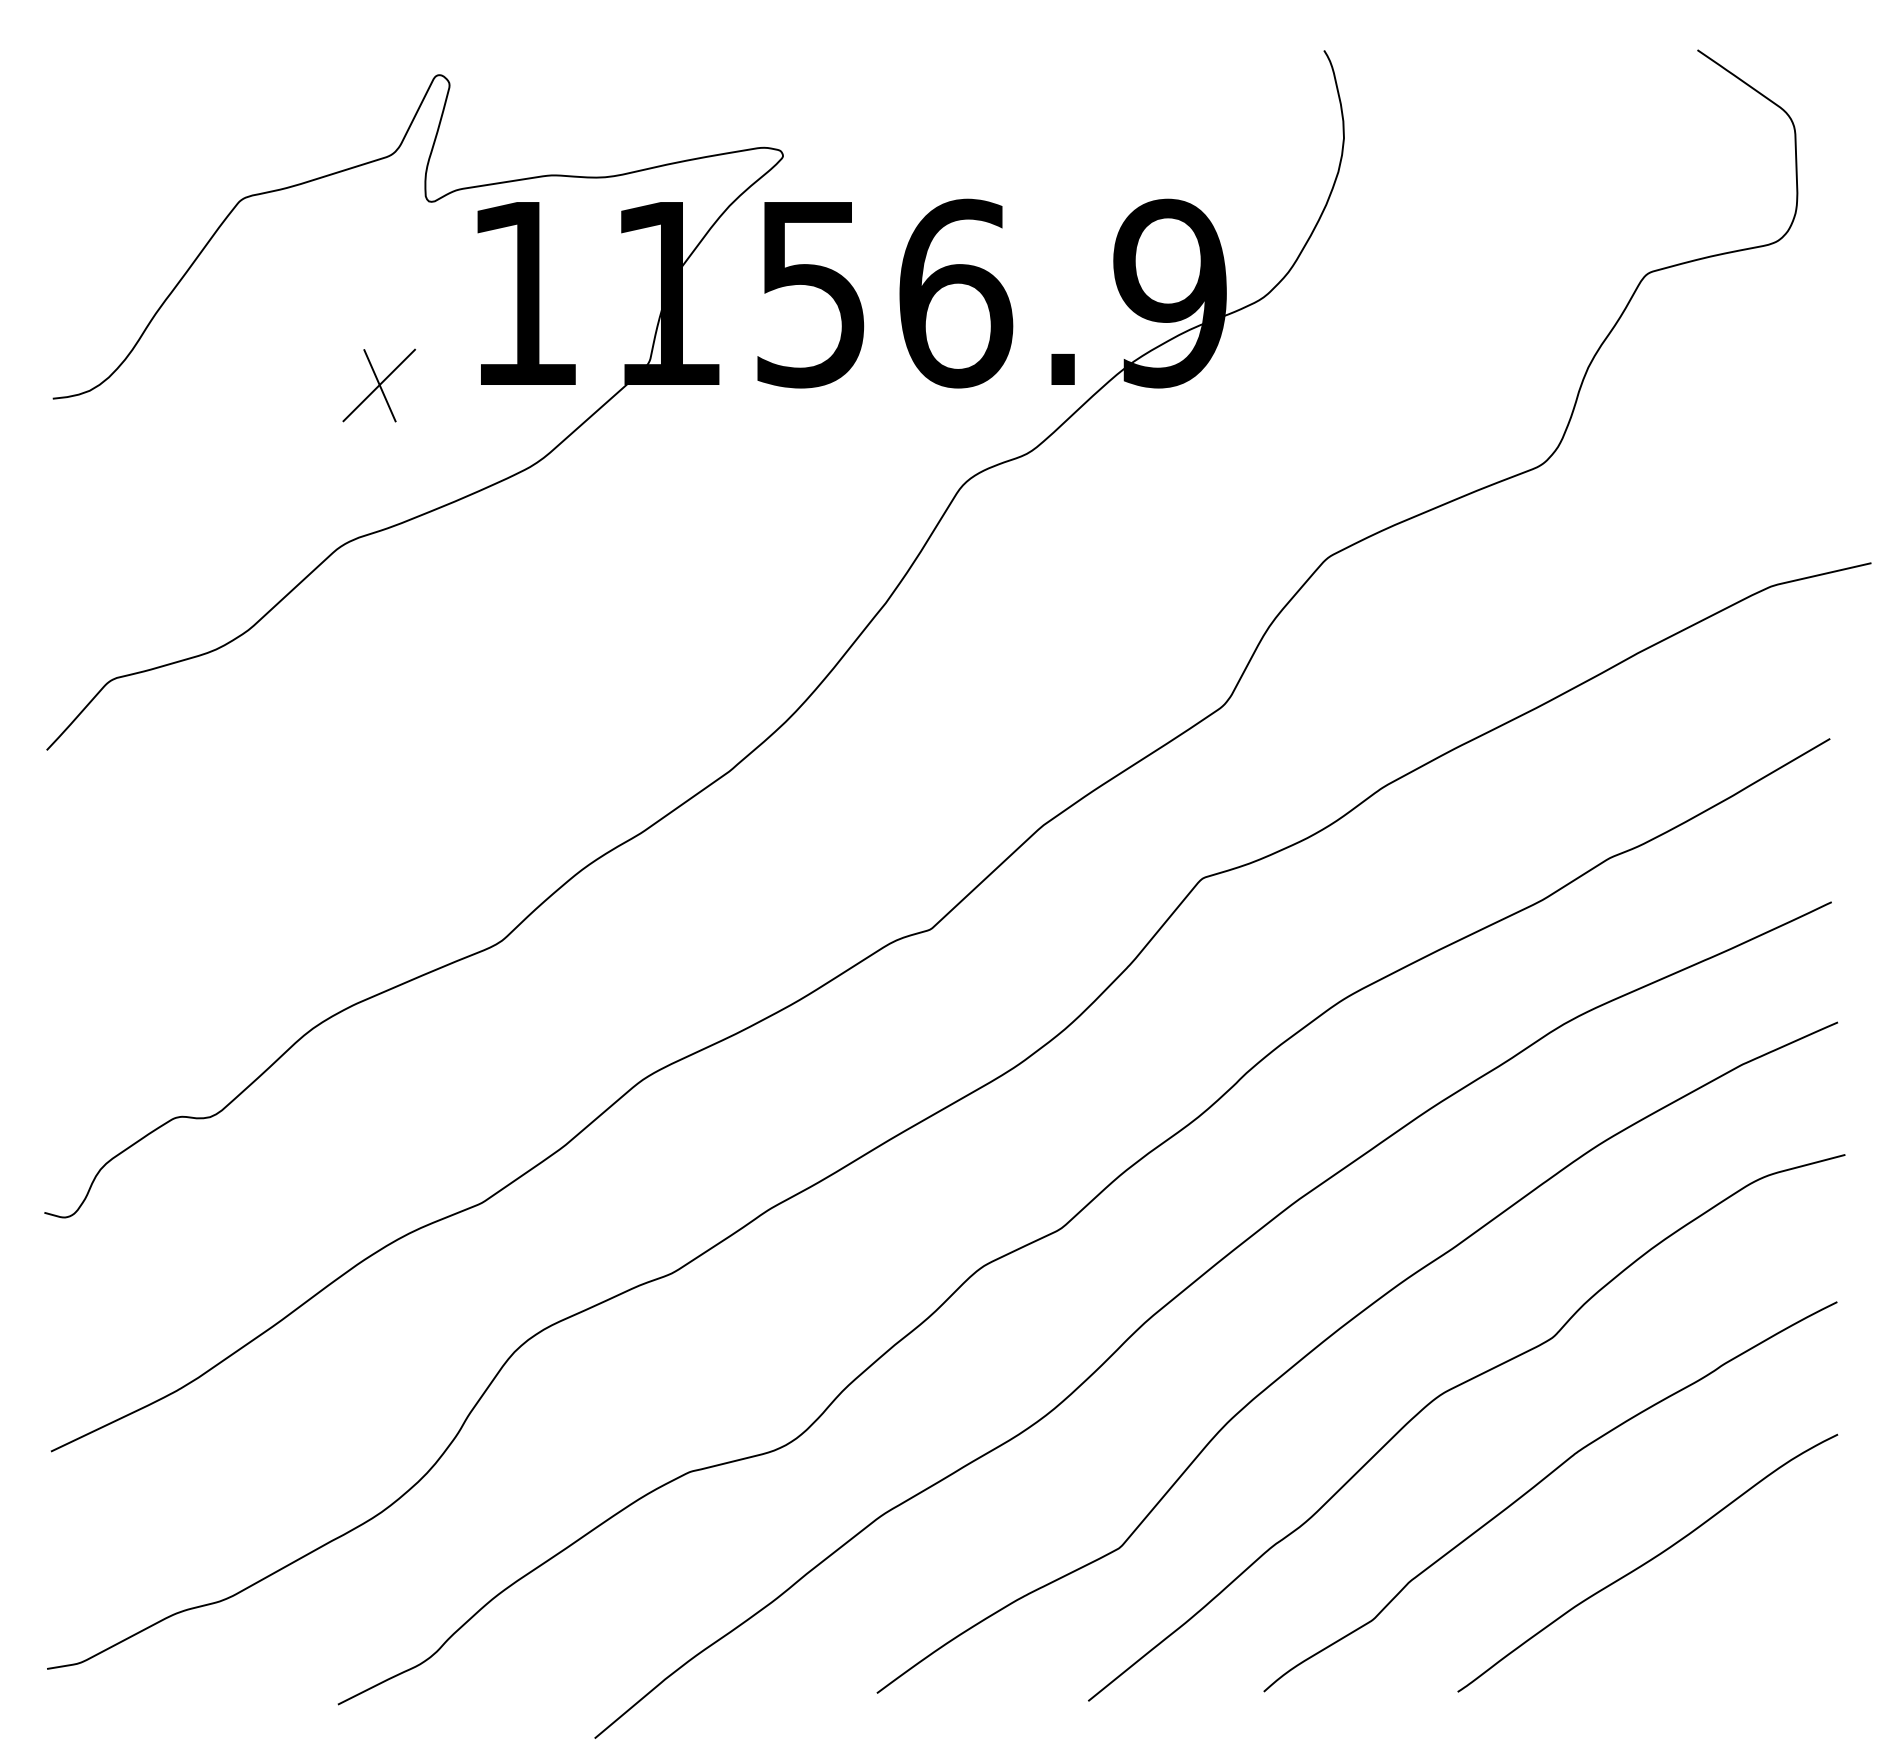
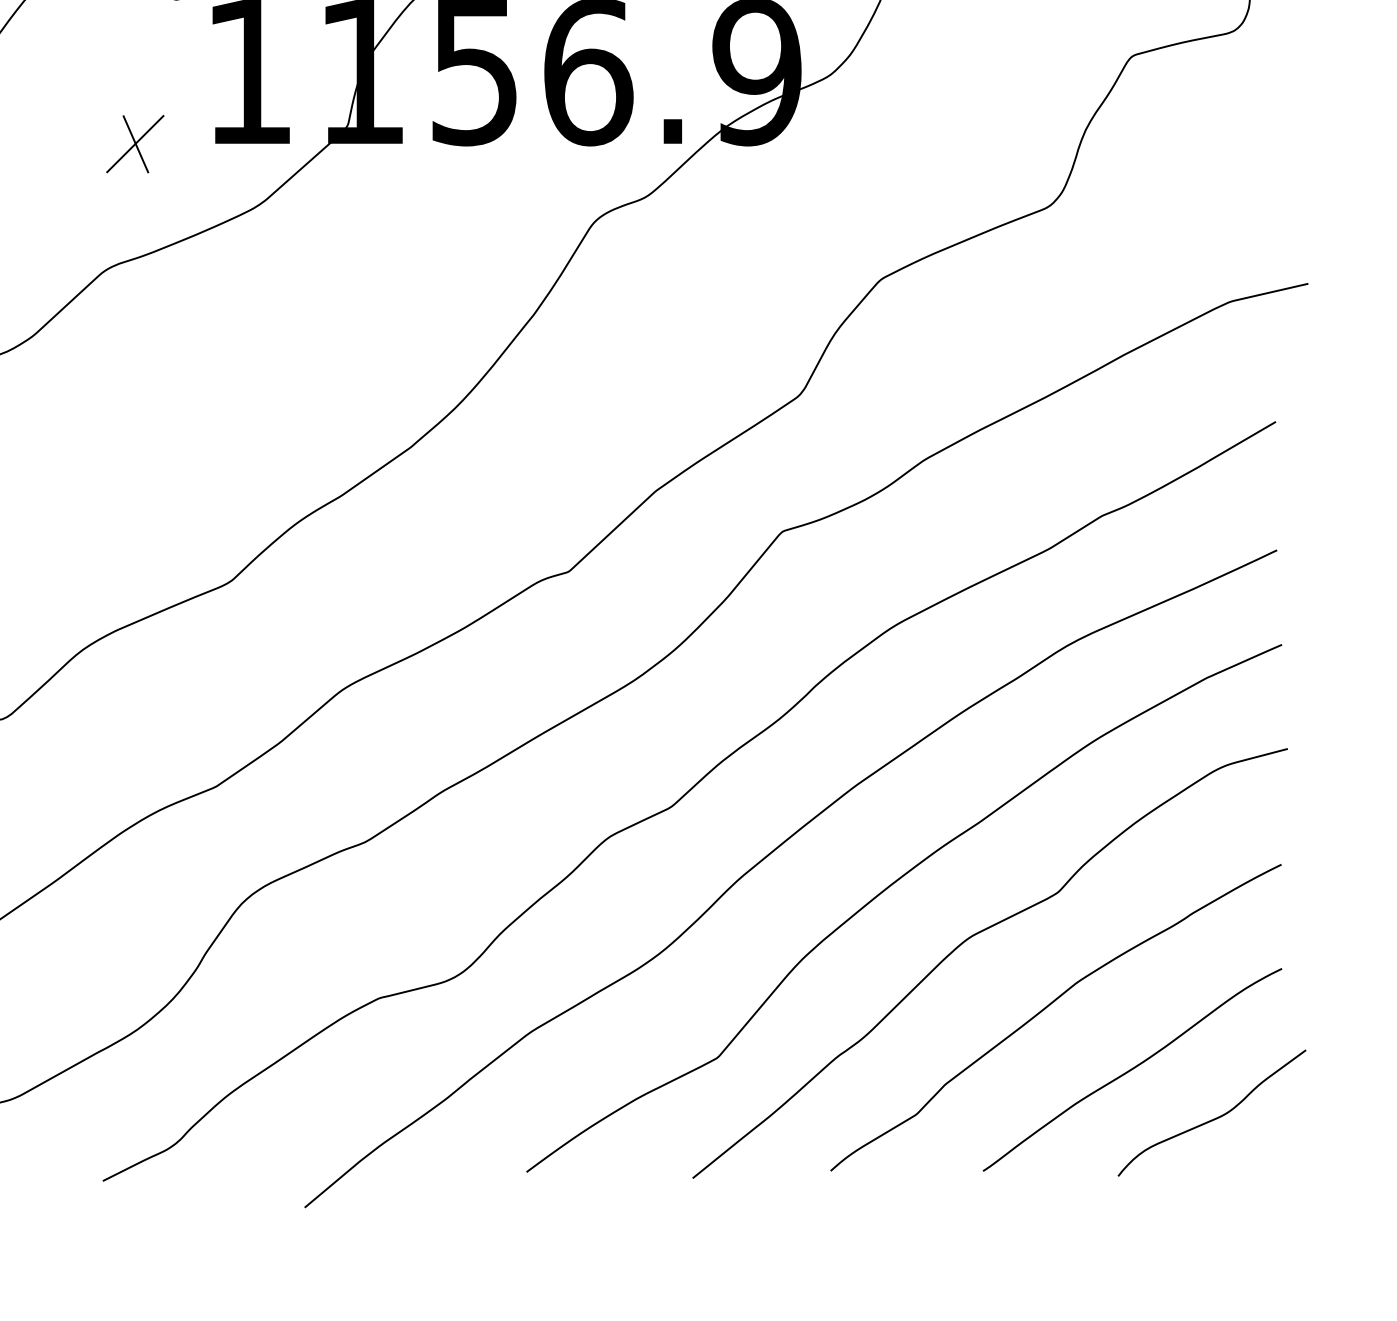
curve: (1750, 1625) -> (1213, 1118), added

